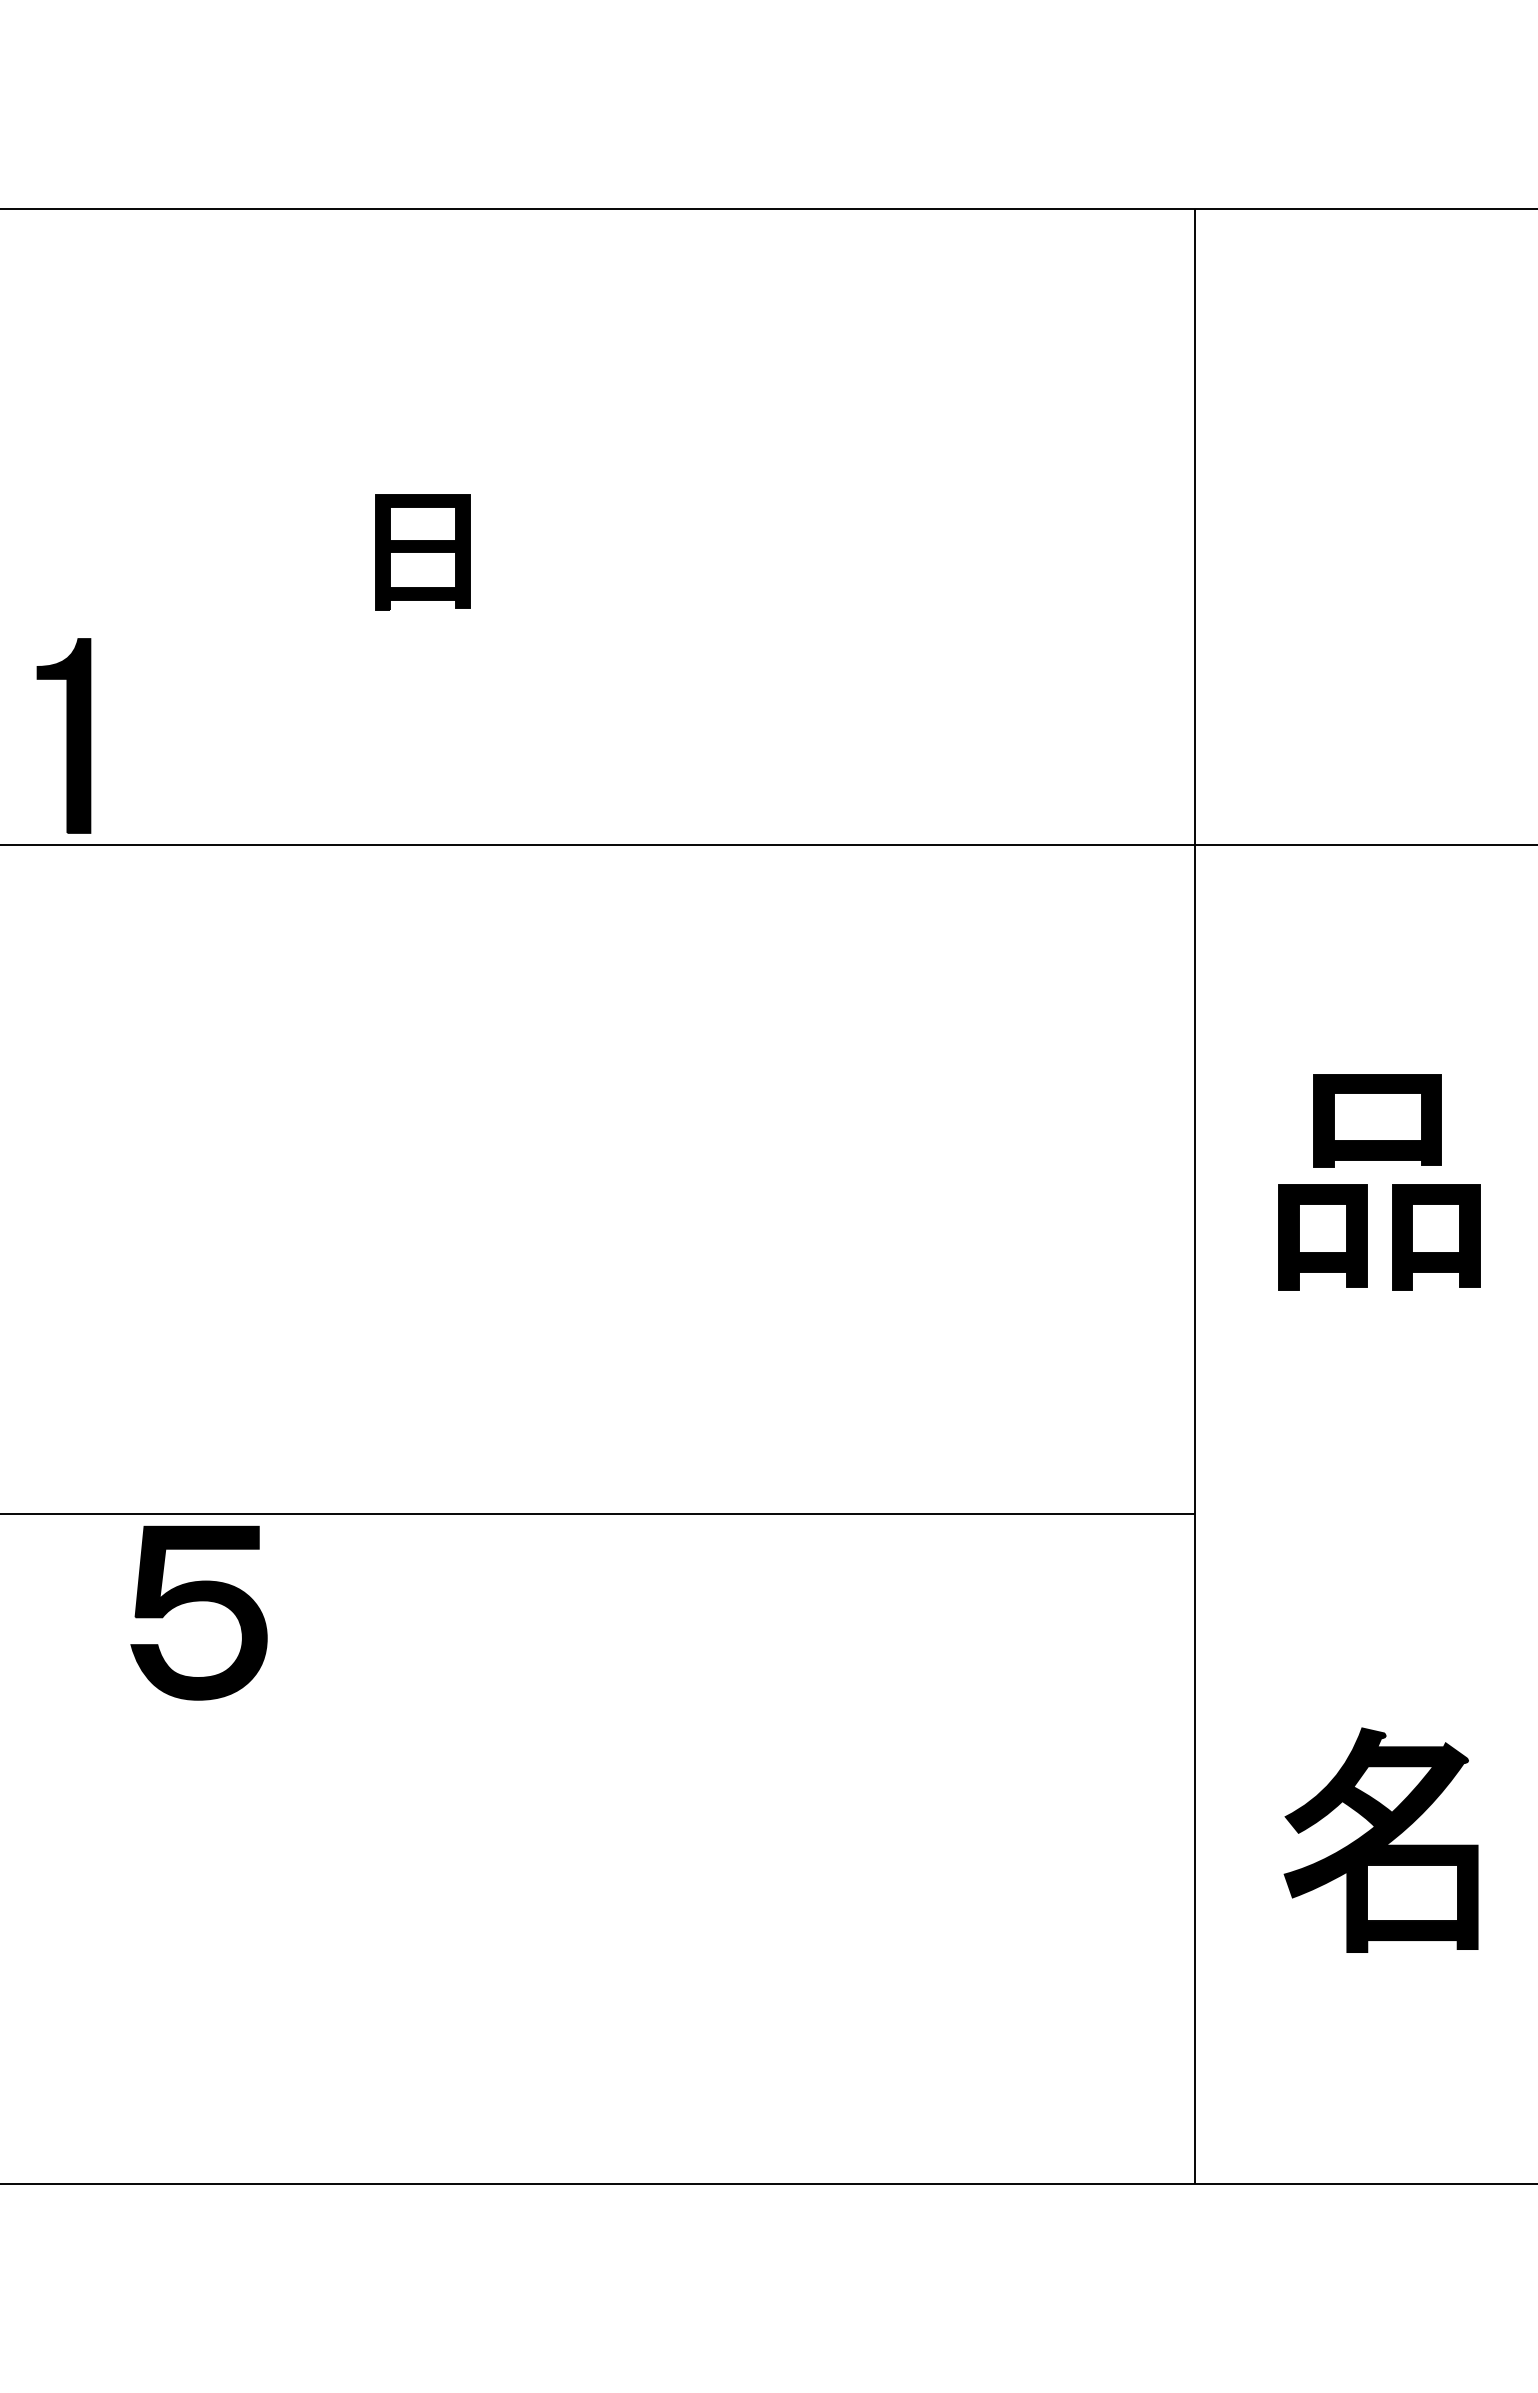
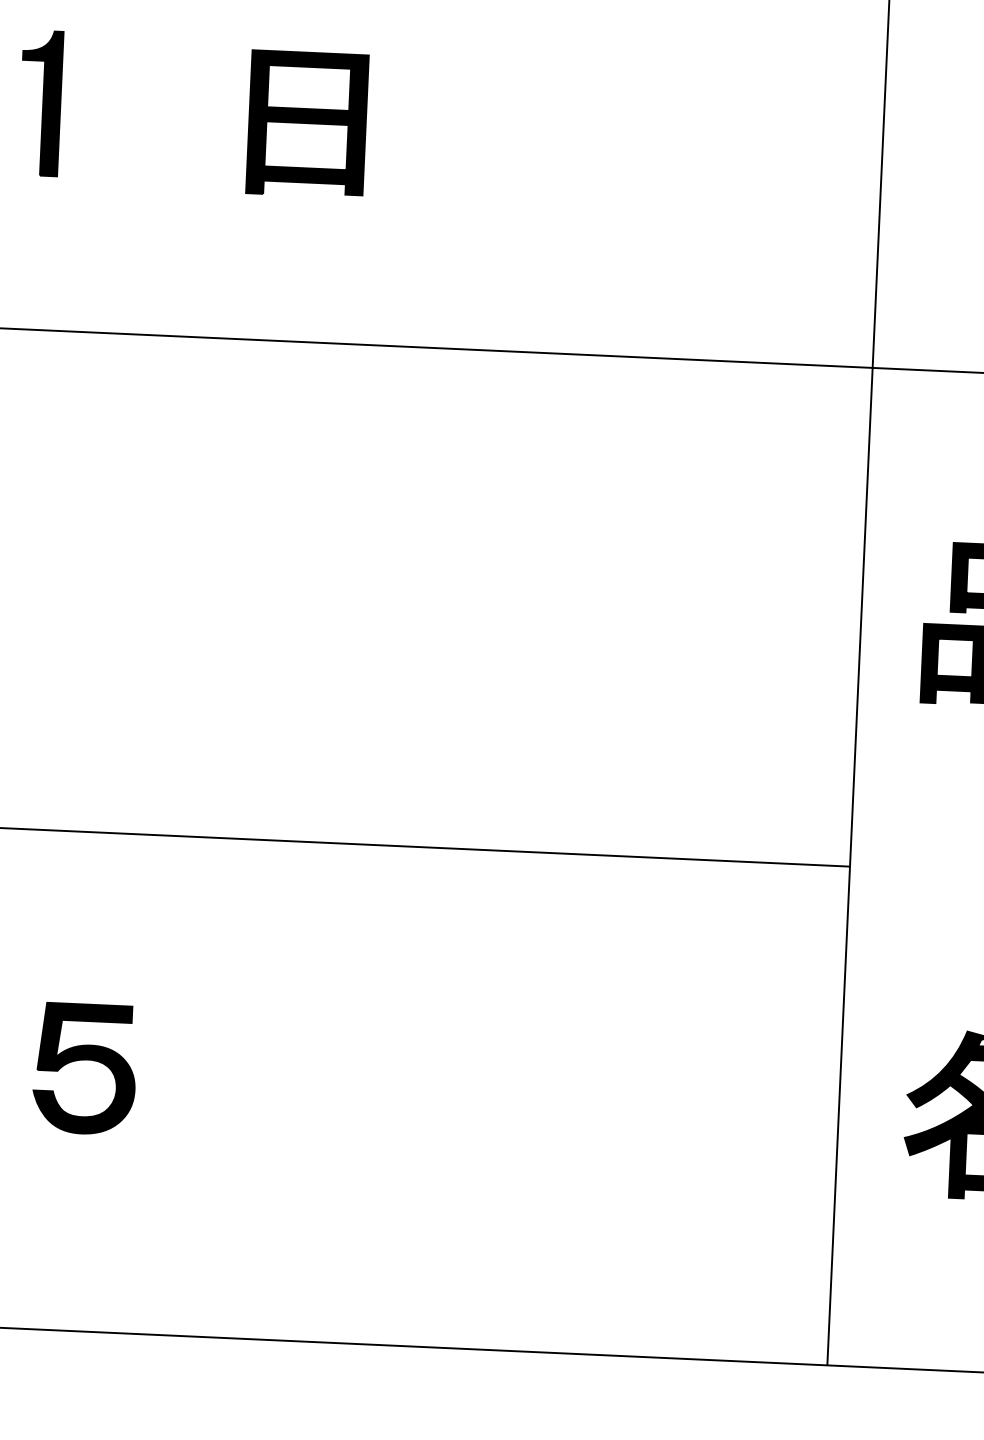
part: (422, 552) -> (307, 123), size x1.67
part: (63, 735) -> (40, 102), moved
part: (198, 1601) -> (84, 1060), moved

